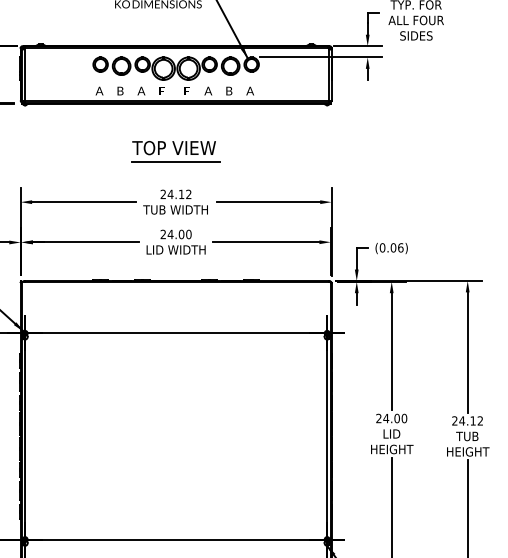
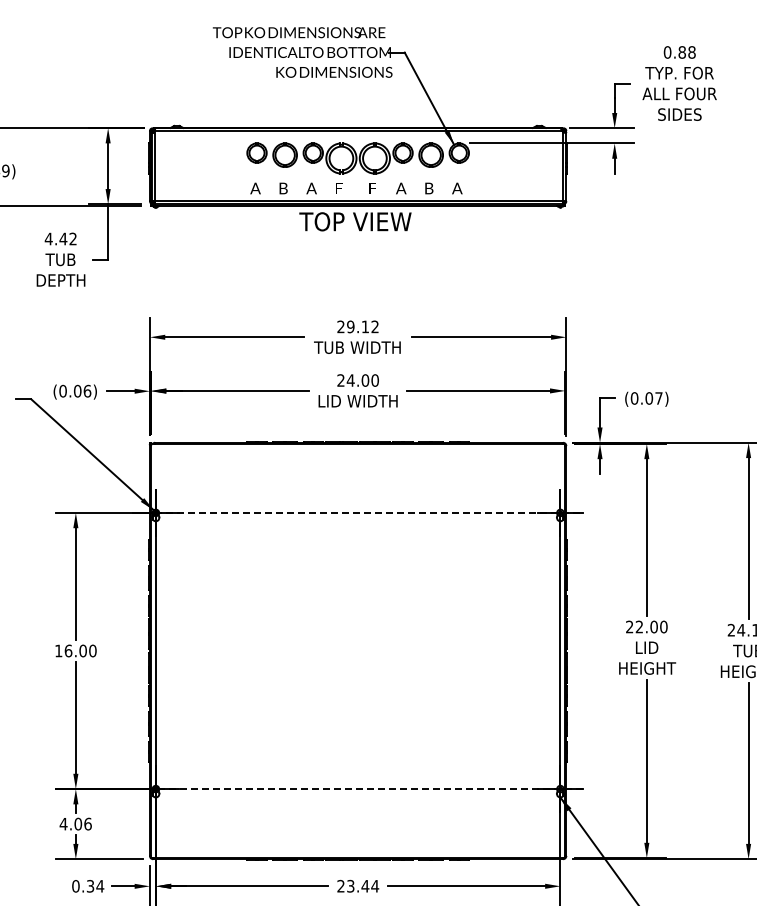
text: (174, 147) -> (355, 221), moved
line: (175, 162) -> (357, 283), removed
text: (170, 194) -> (350, 326), 24.12 -> 29.12
text: (400, 247) -> (658, 398), (0.06) -> (0.07)
line: (176, 333) -> (358, 512), solid -> dashed
text: (386, 418) -> (639, 626), 24.00 -> 22.00
line: (175, 539) -> (357, 789), solid -> dashed

